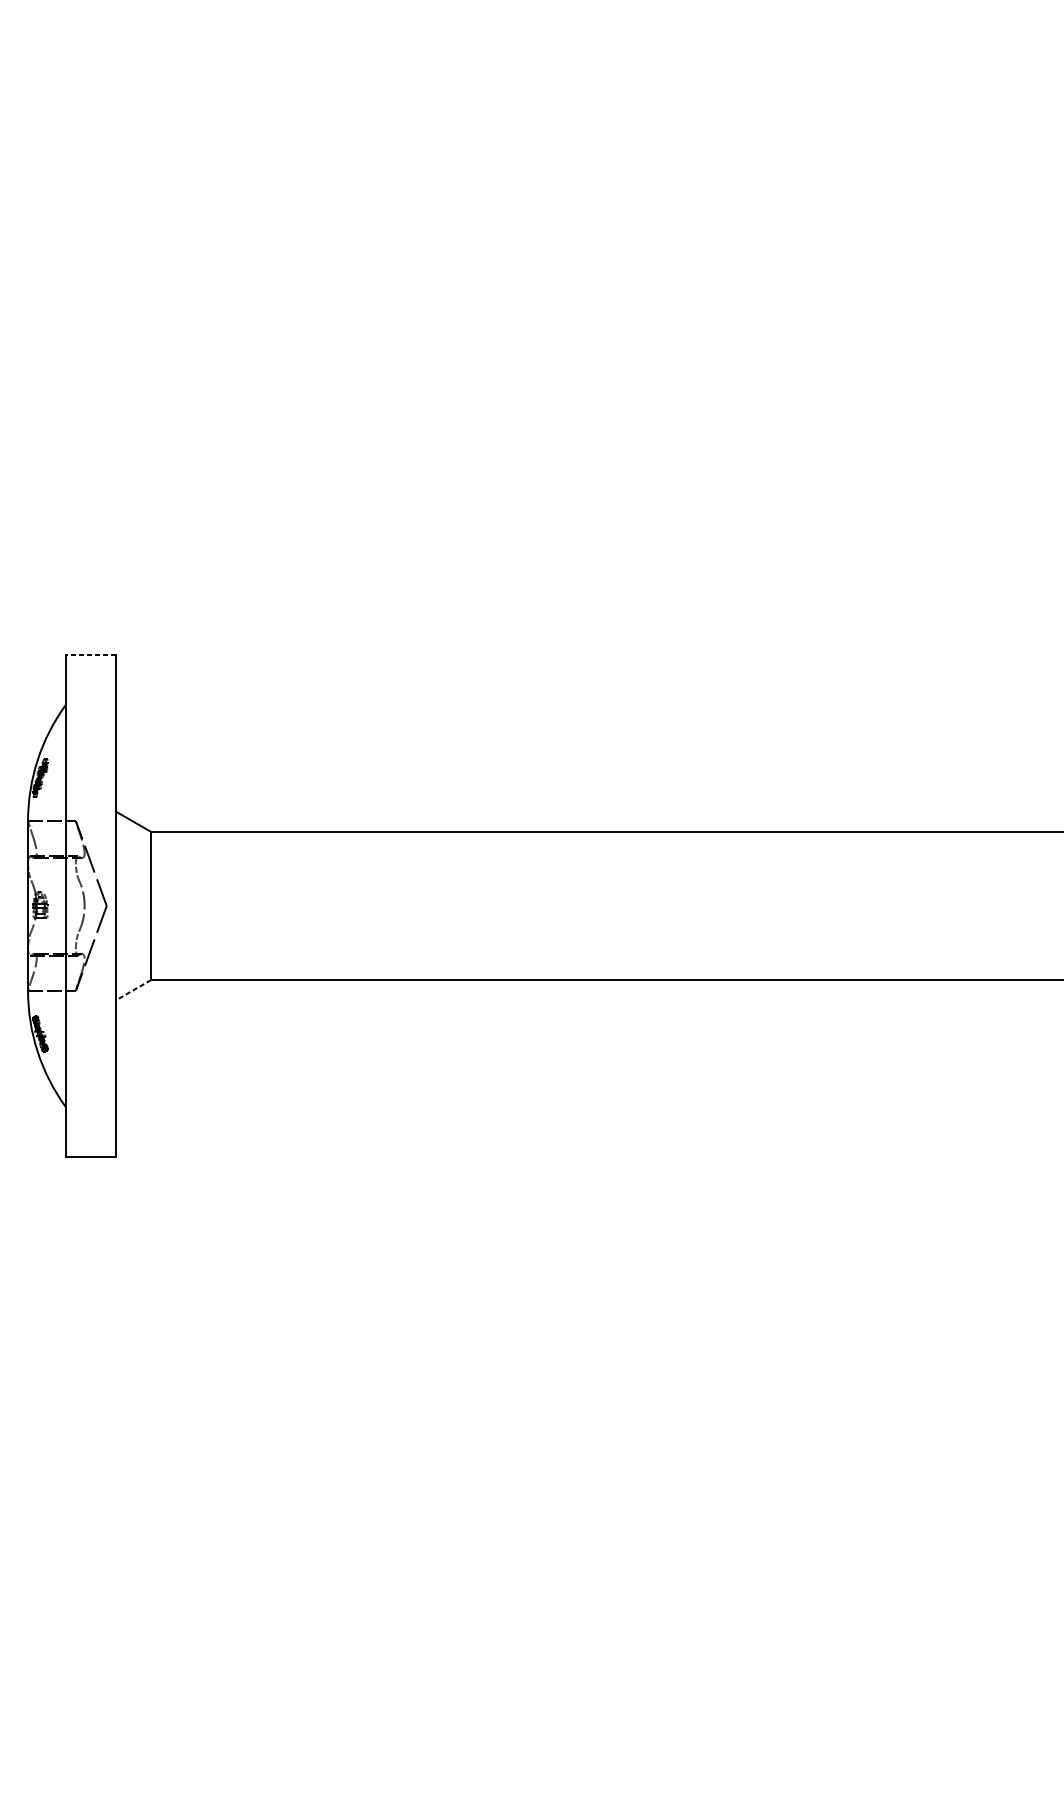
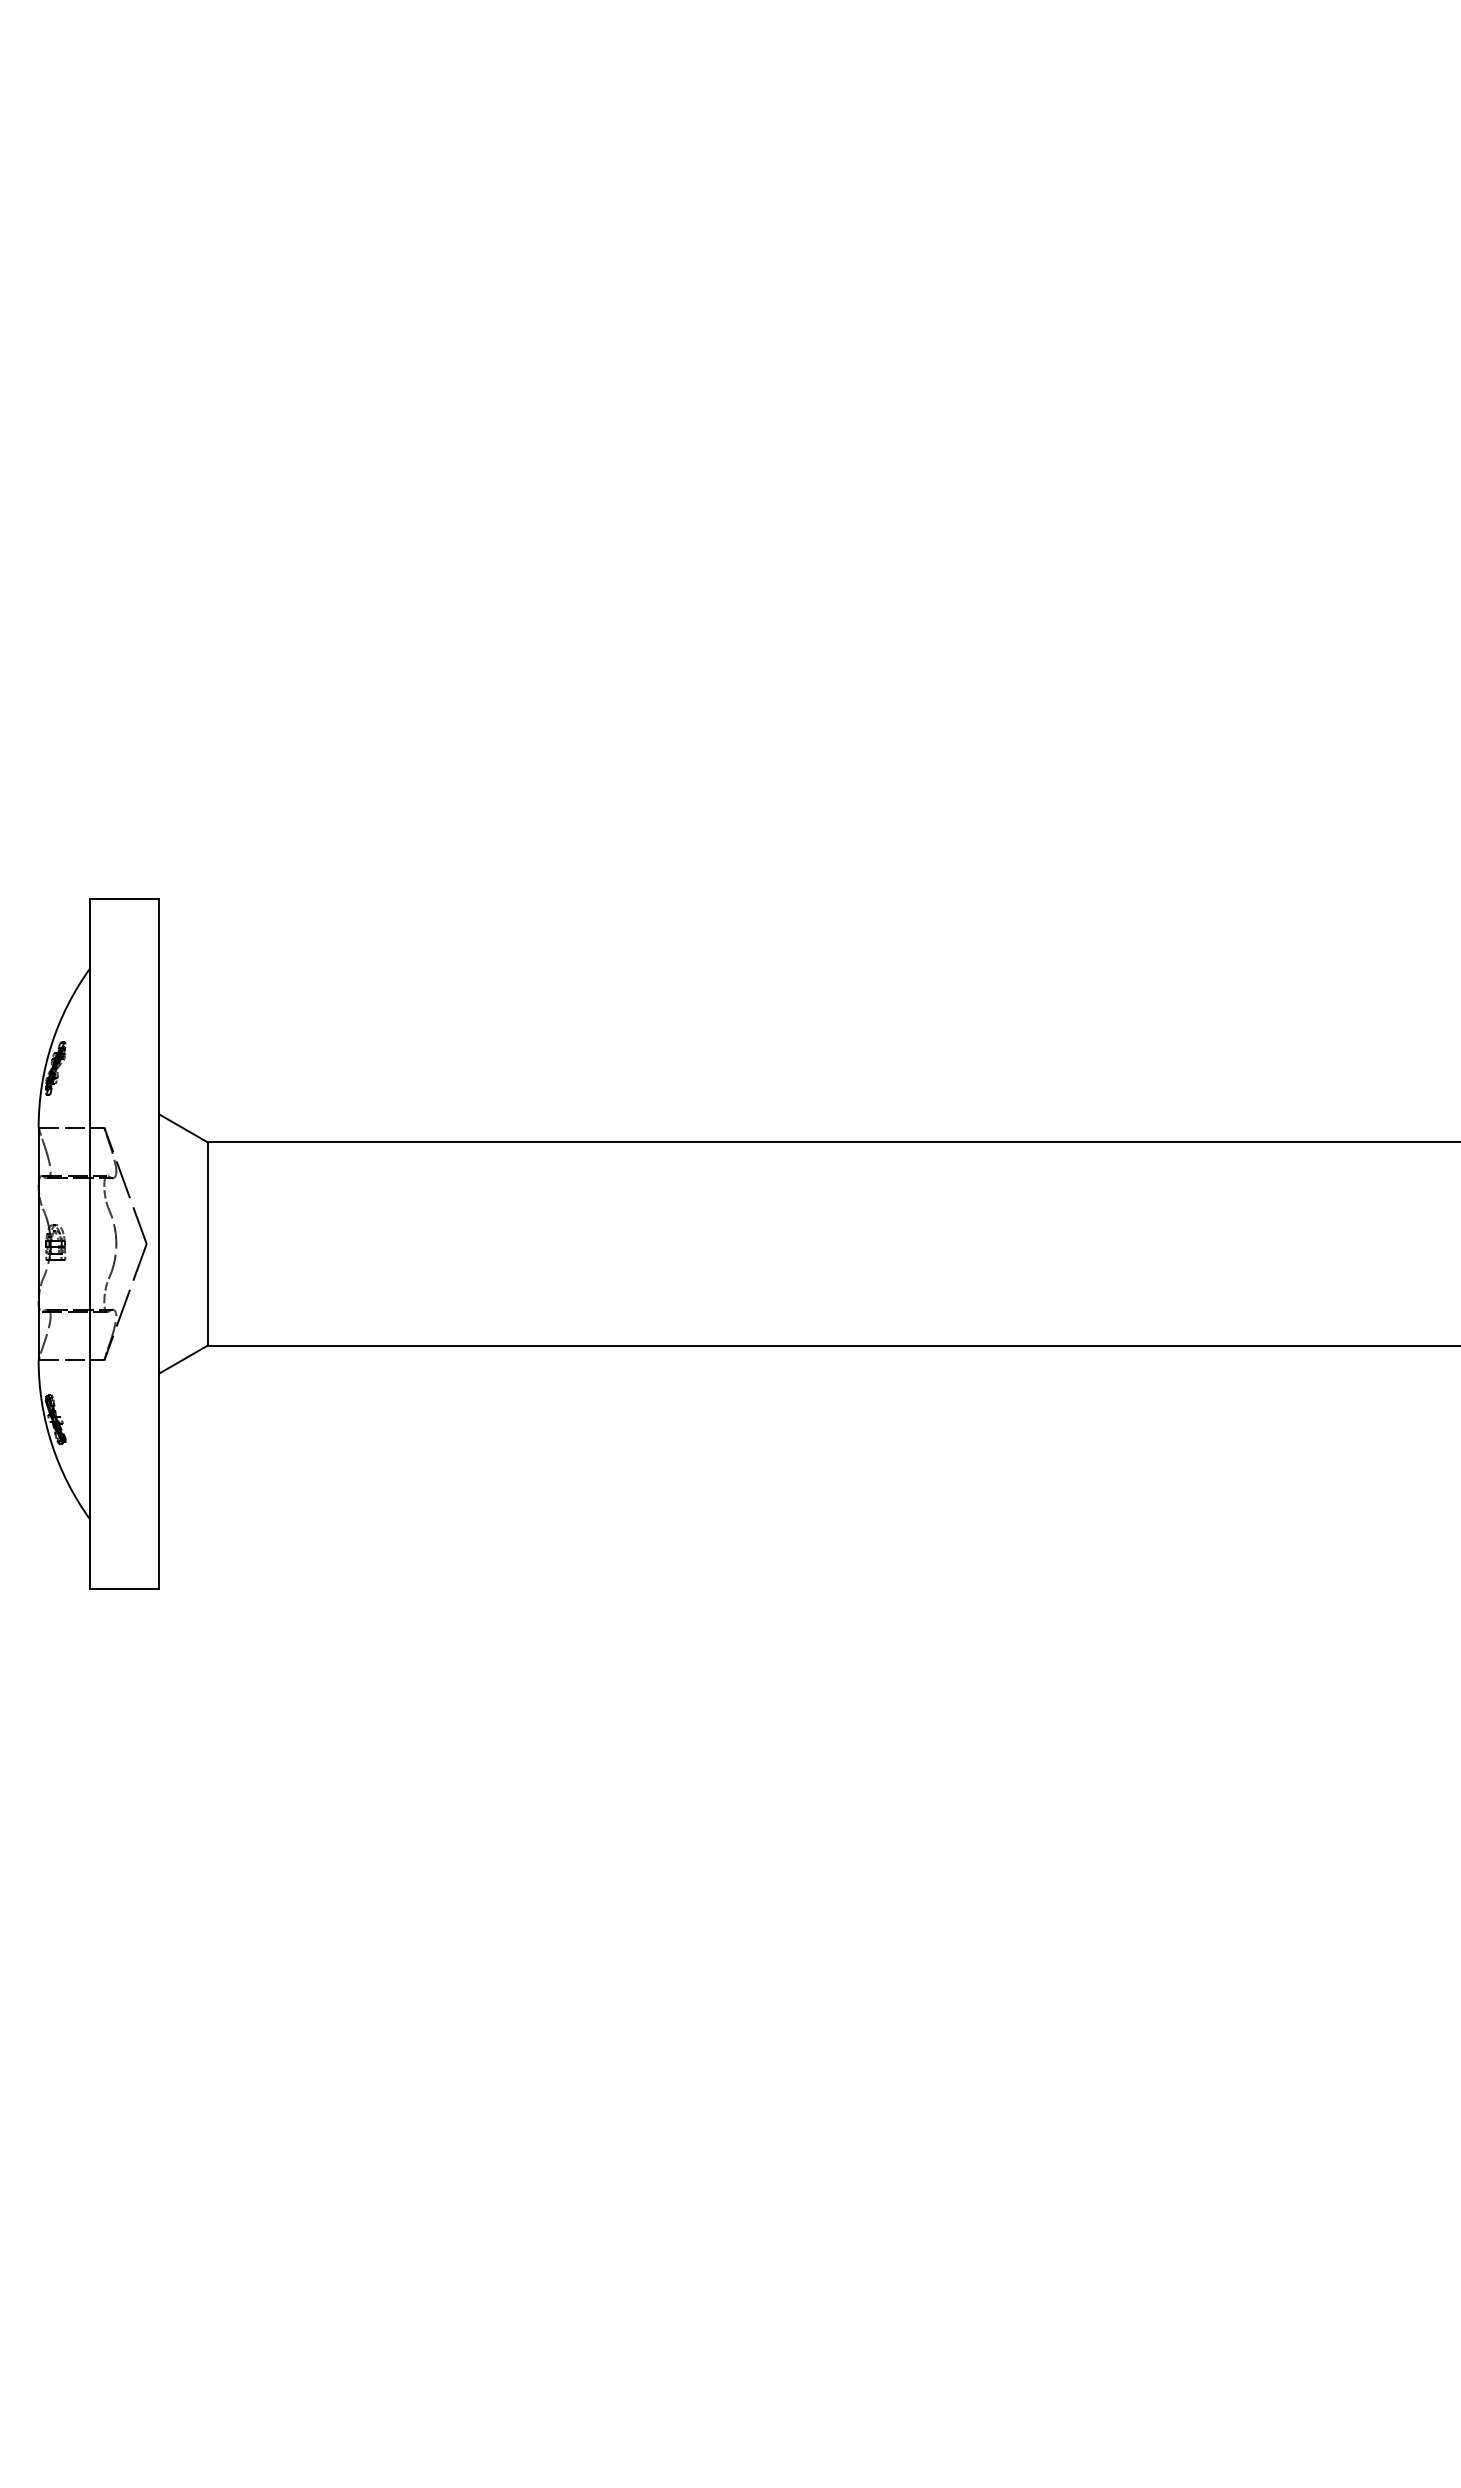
line: (90, 655) -> (124, 899), dashed -> solid
line: (133, 990) -> (183, 1359), dashed -> solid

